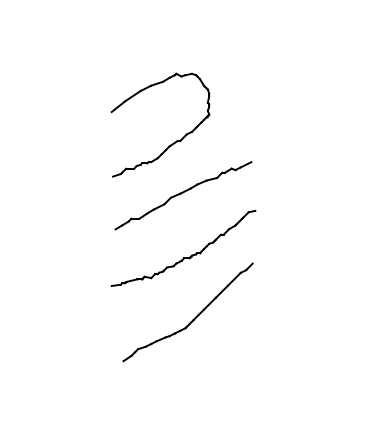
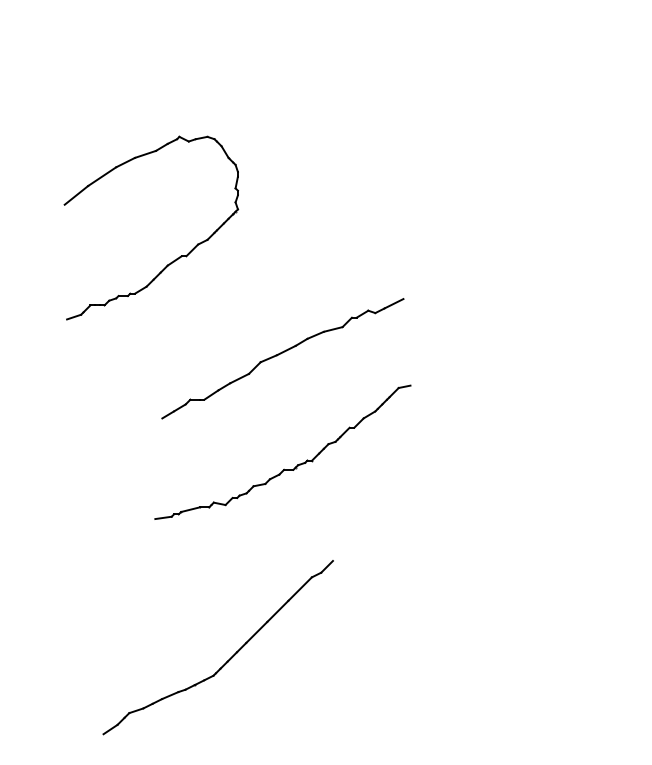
part: (173, 142) -> (174, 258), moved
part: (193, 318) -> (227, 658), moved

